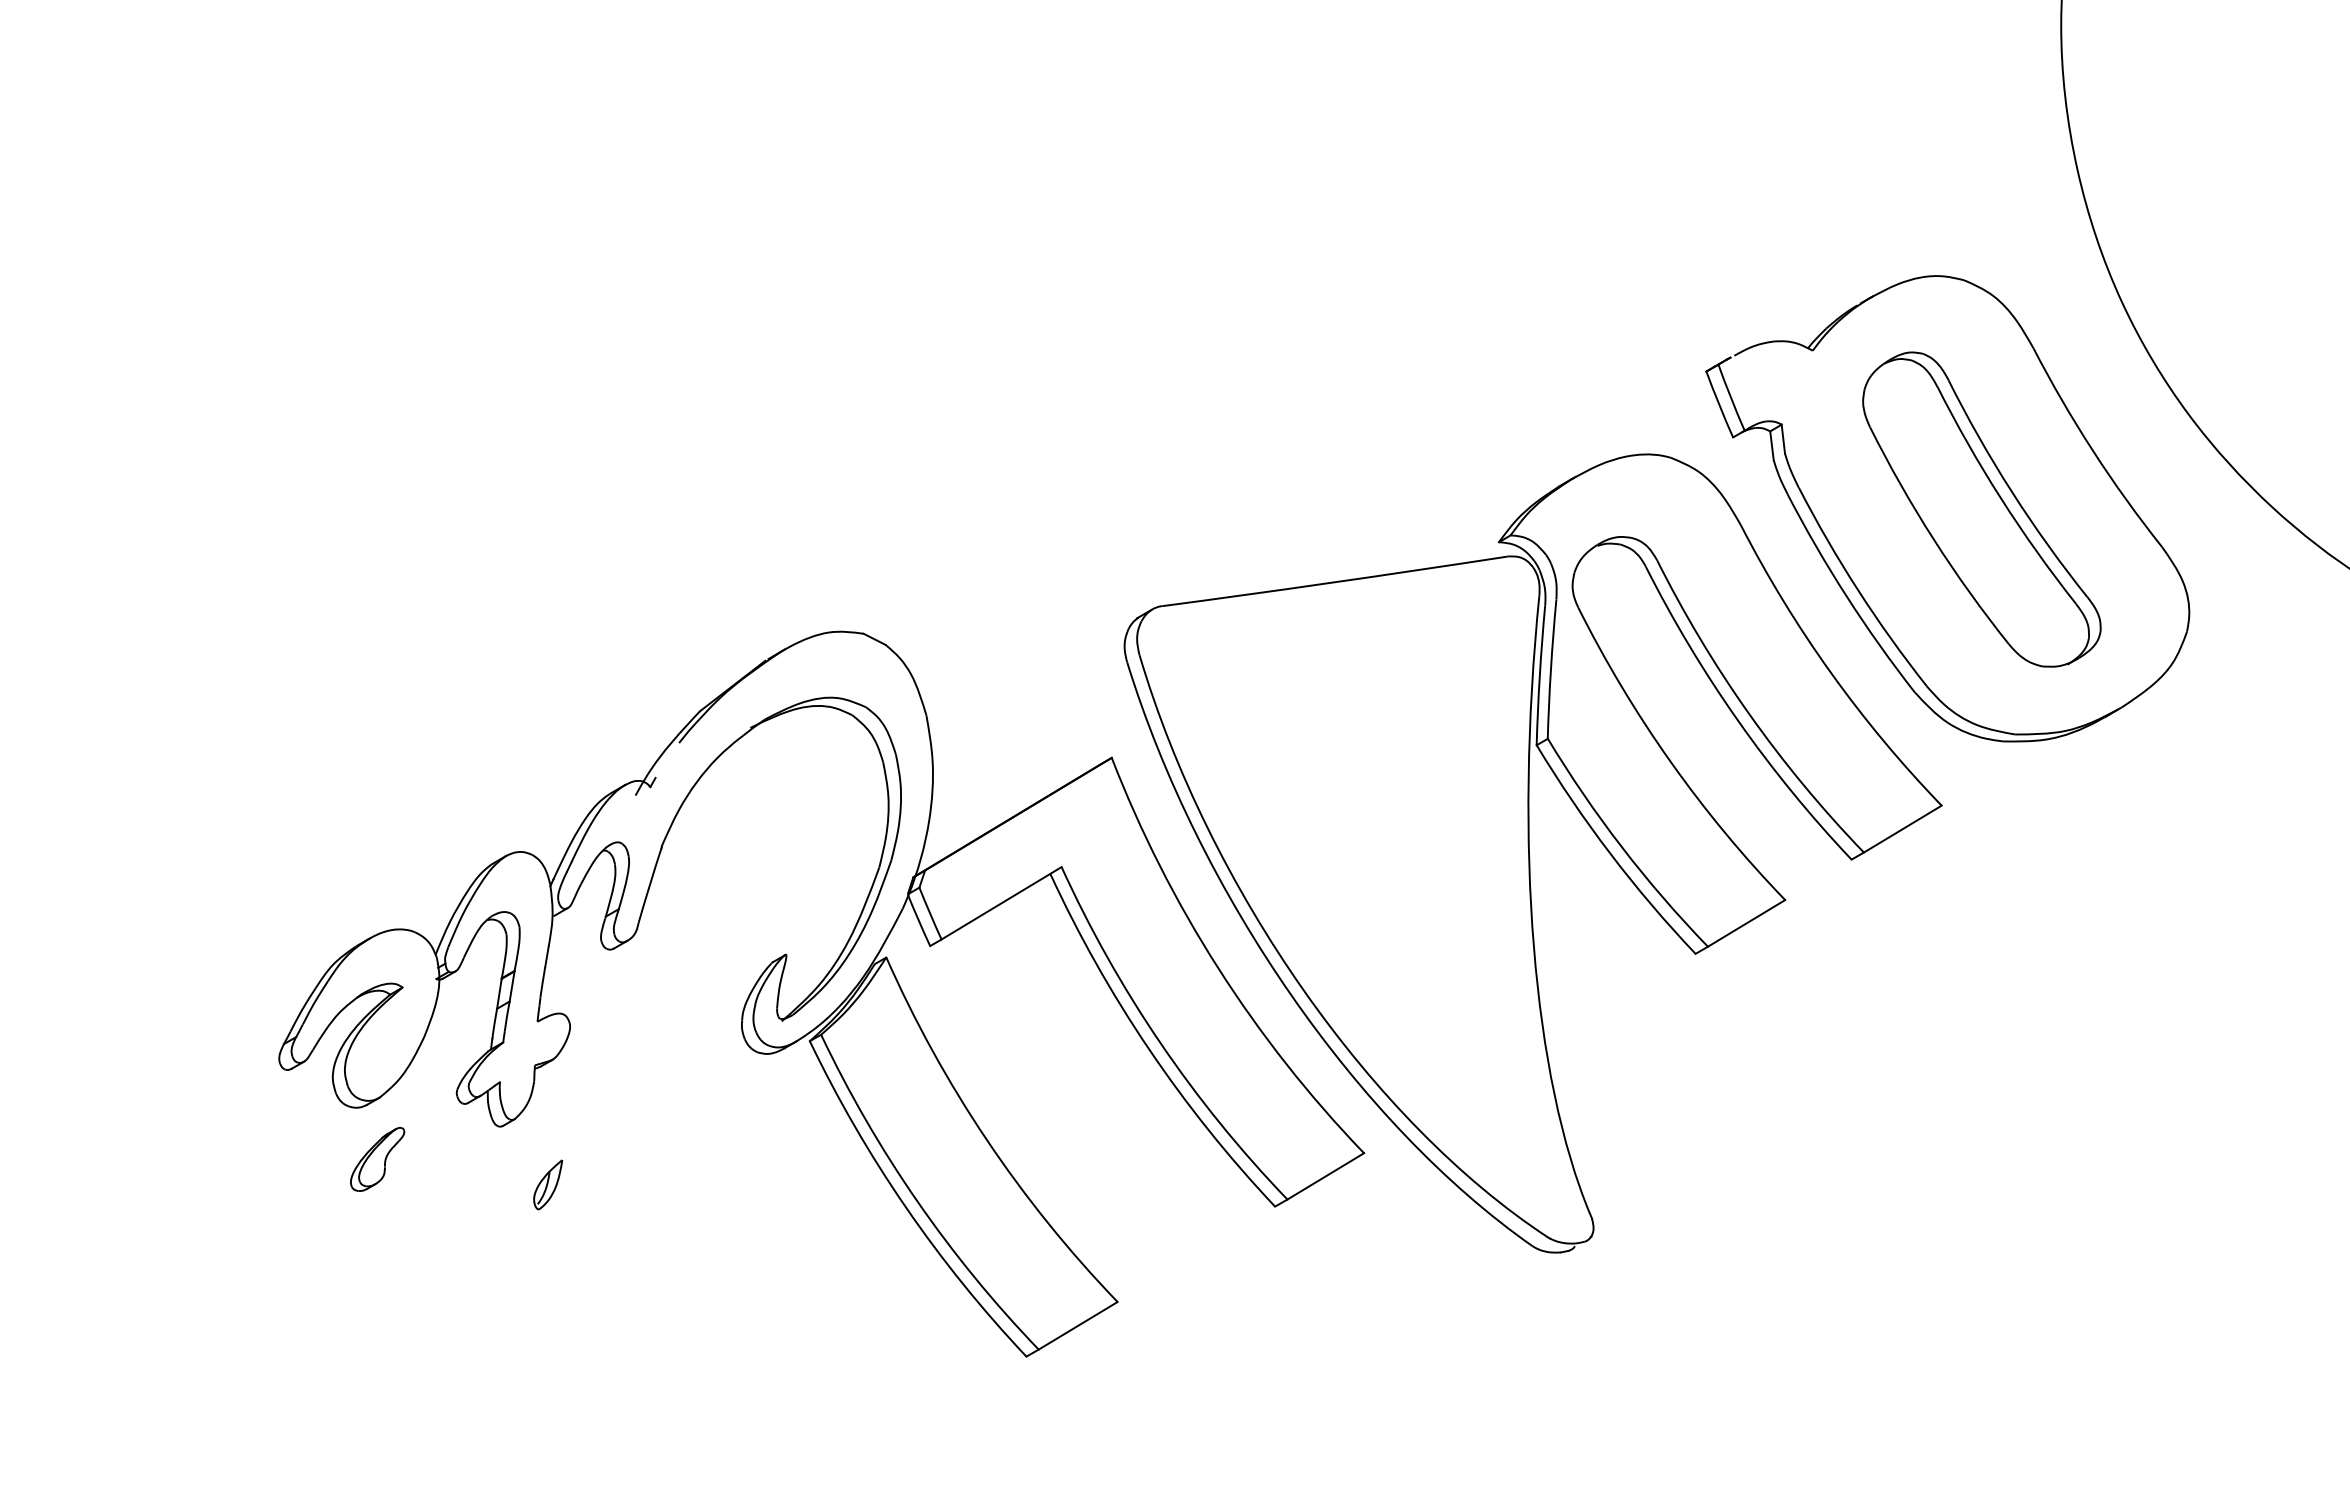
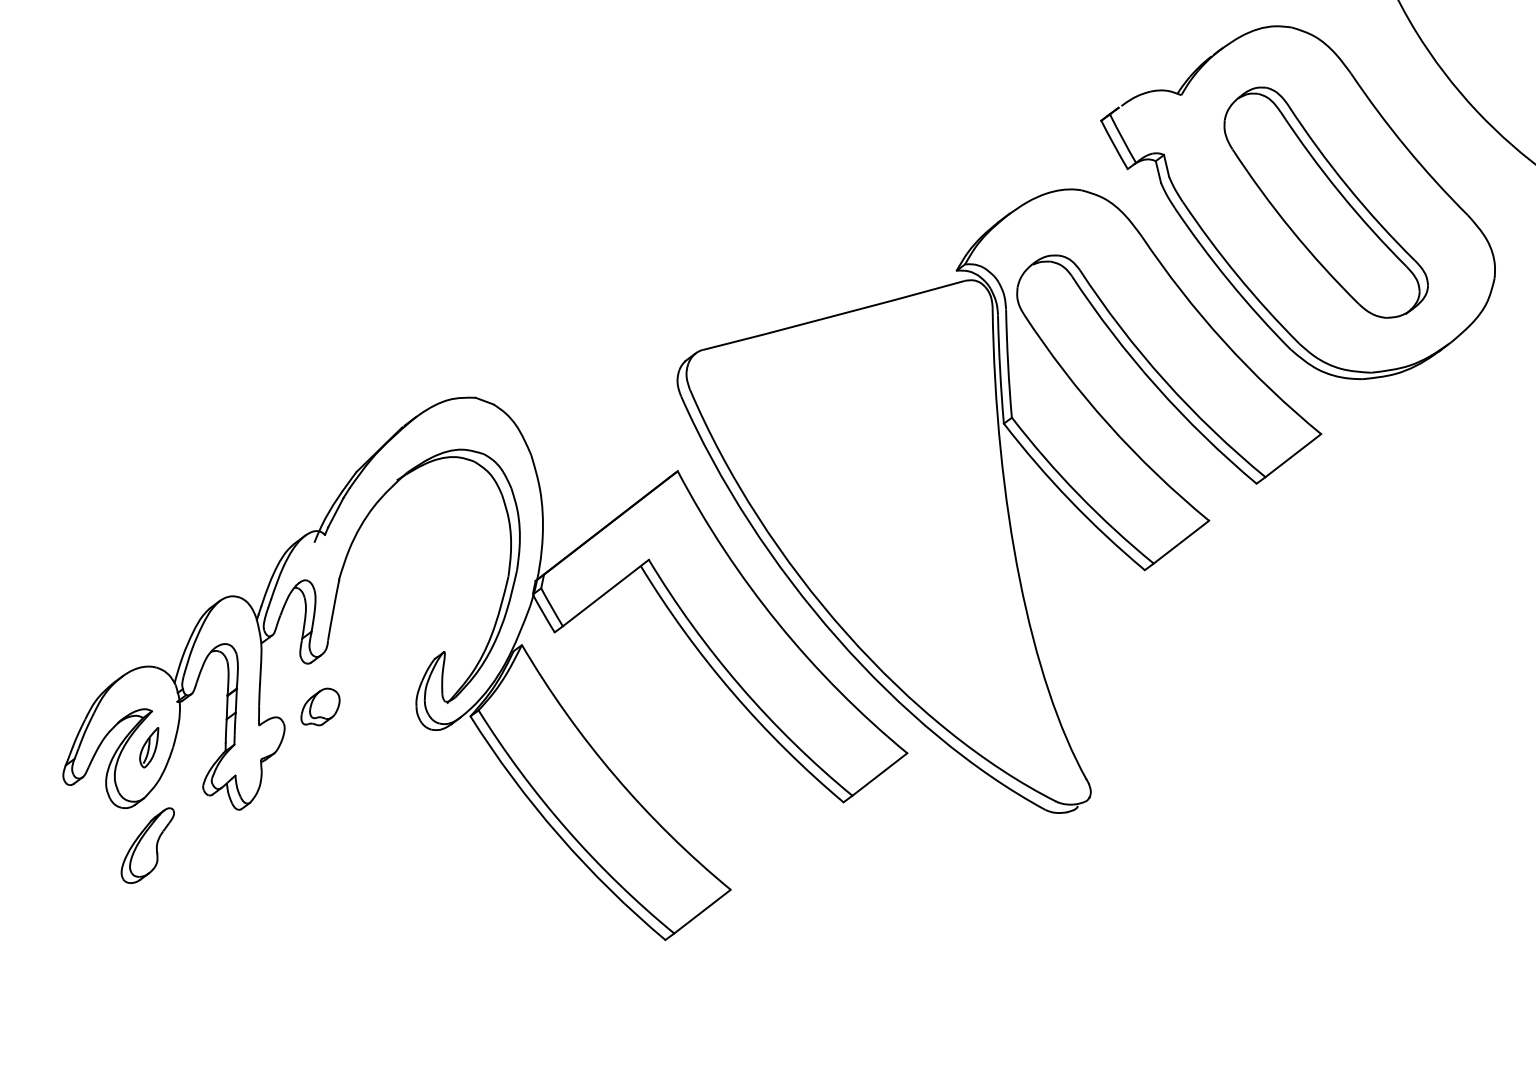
line: (667, 759) -> (335, 512), added
part: (618, 1007) -> (320, 707), added
part: (377, 1159) -> (148, 846), size x1.43
part: (548, 1184) -> (149, 747), moved

